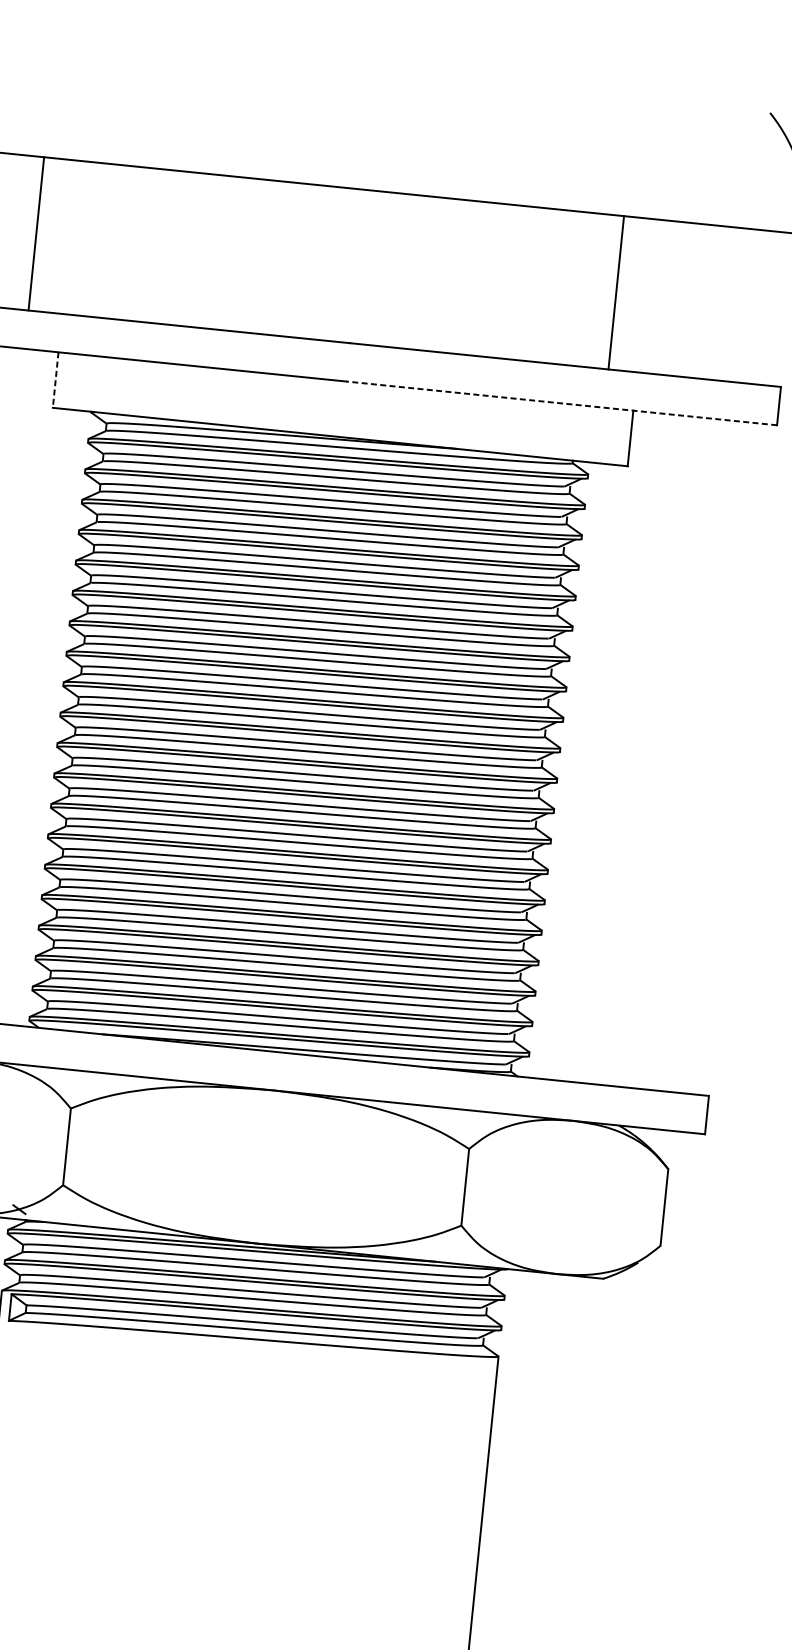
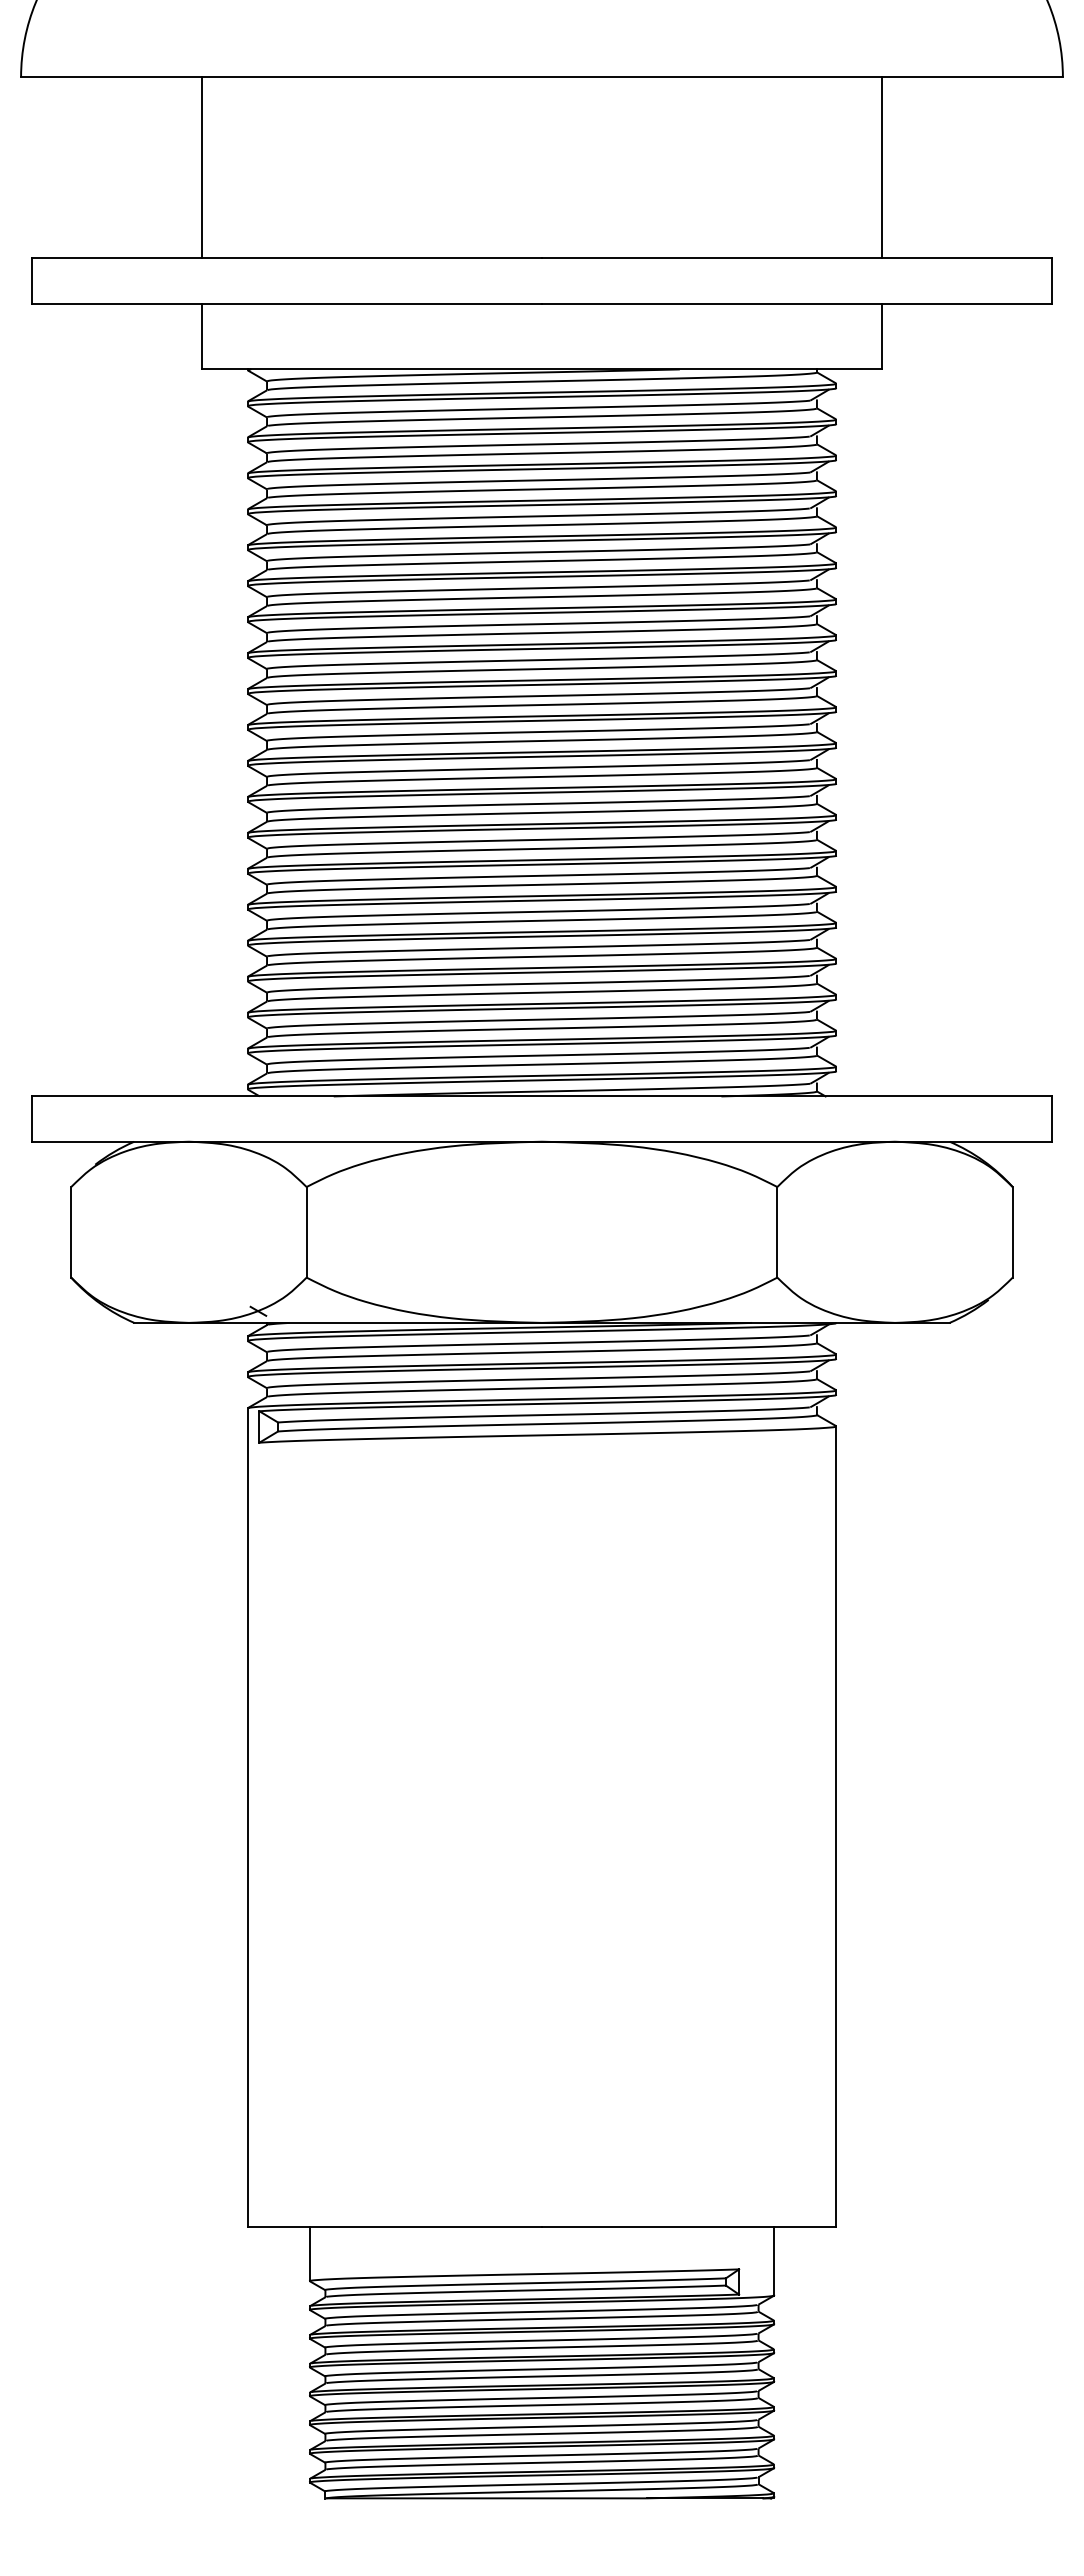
line: (36, 233) -> (202, 167), moved
line: (616, 292) -> (881, 167), moved
line: (55, 380) -> (202, 336), dashed -> solid
line: (561, 403) -> (796, 303), dashed -> solid

